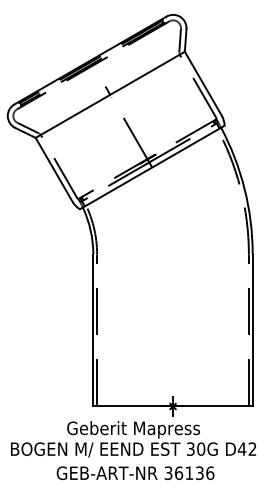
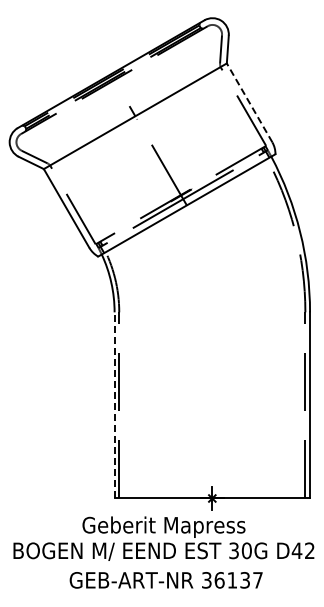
line: (203, 83) -> (249, 102), solid -> dashed
line: (93, 329) -> (114, 404), solid -> dashed
text: (210, 473) -> (258, 580), 36136 -> 36137

